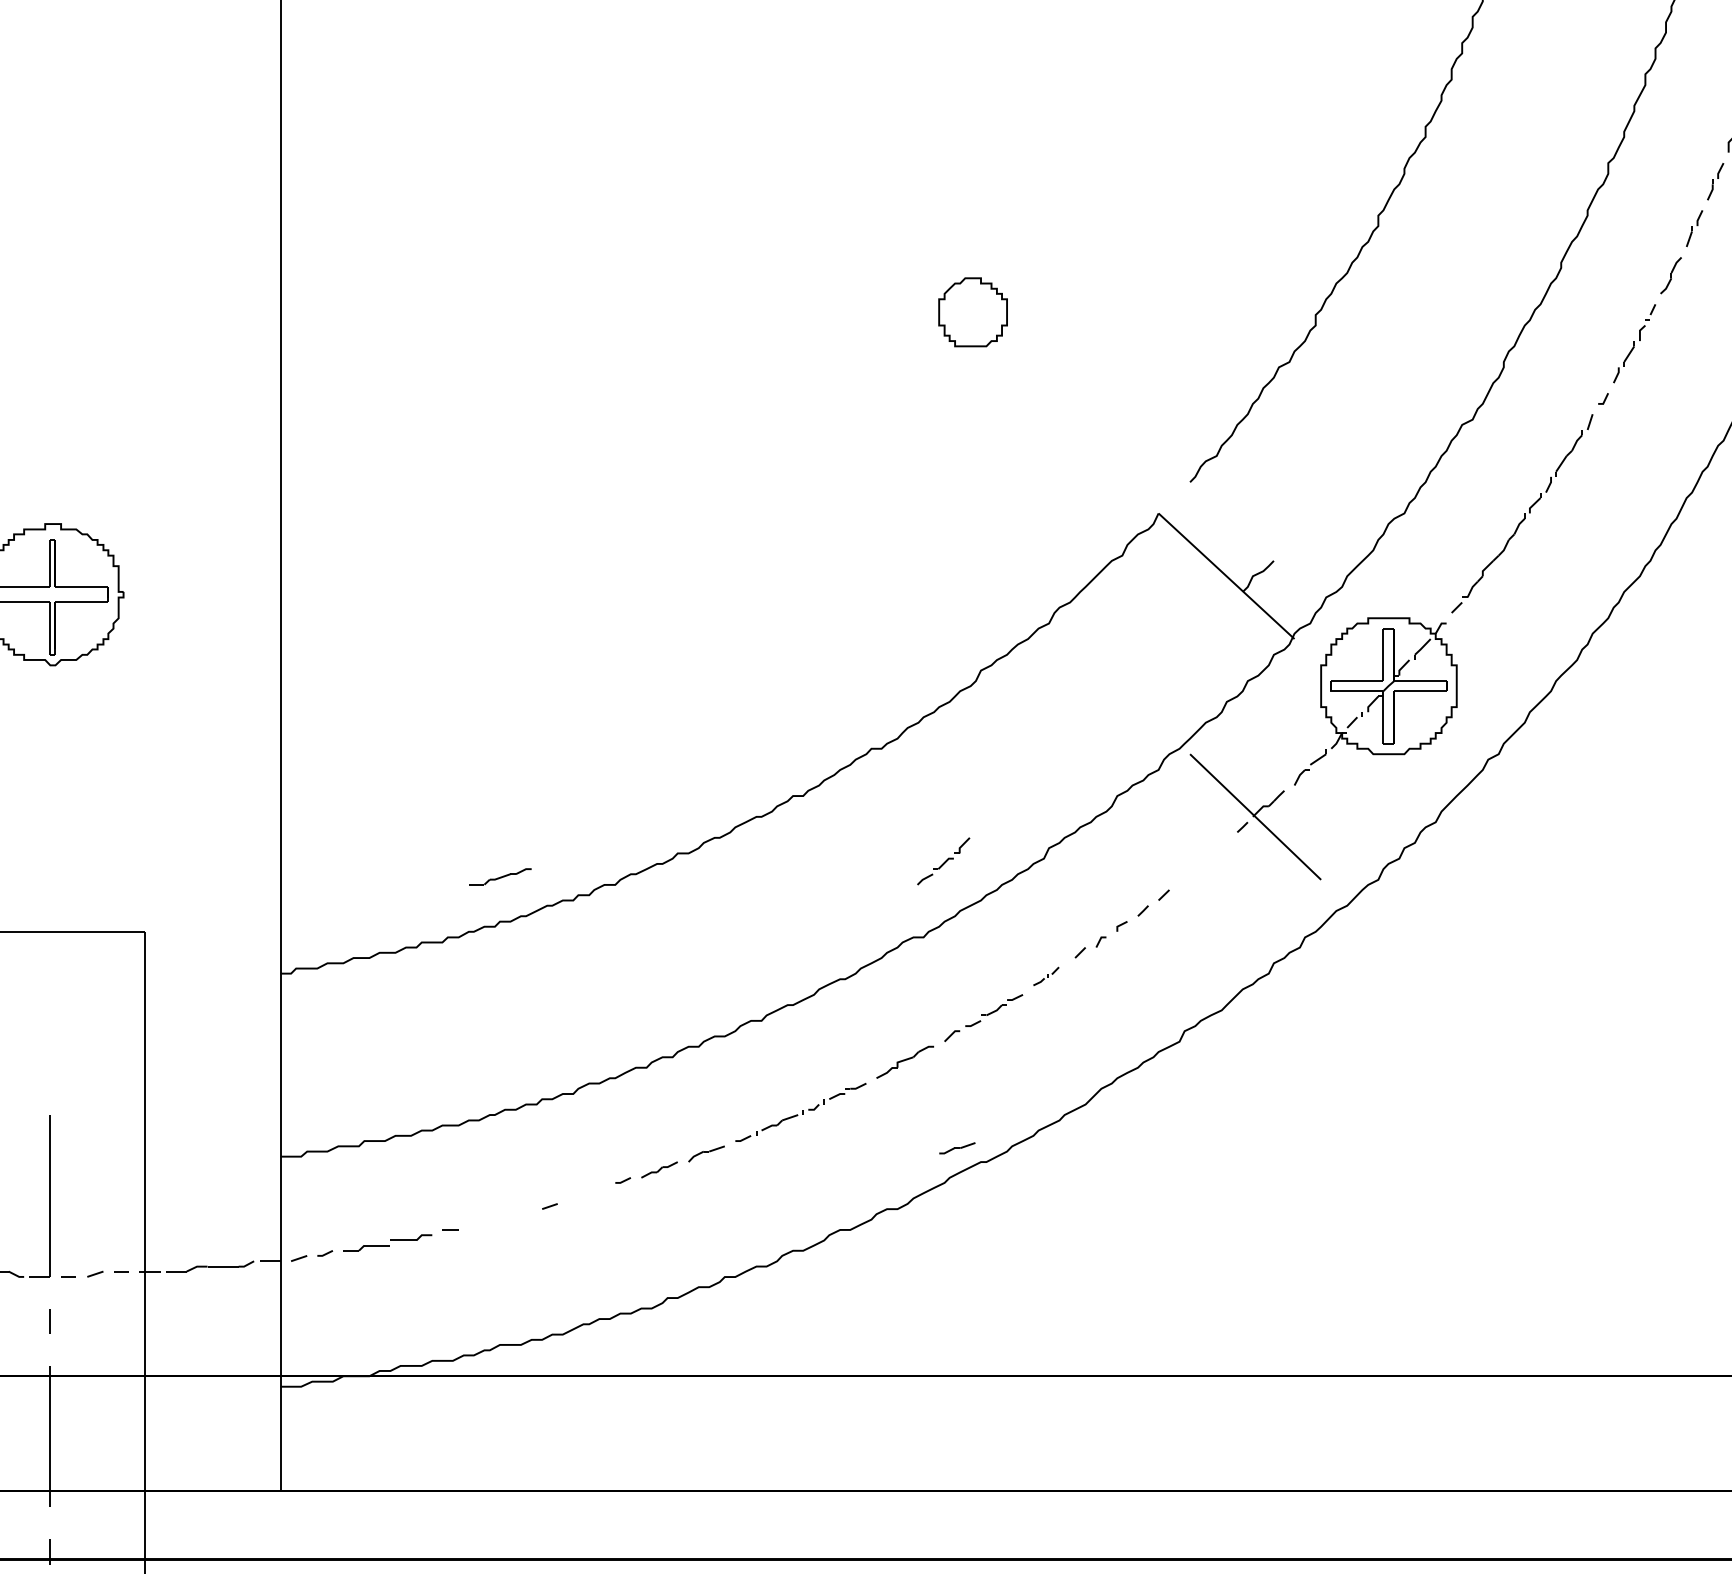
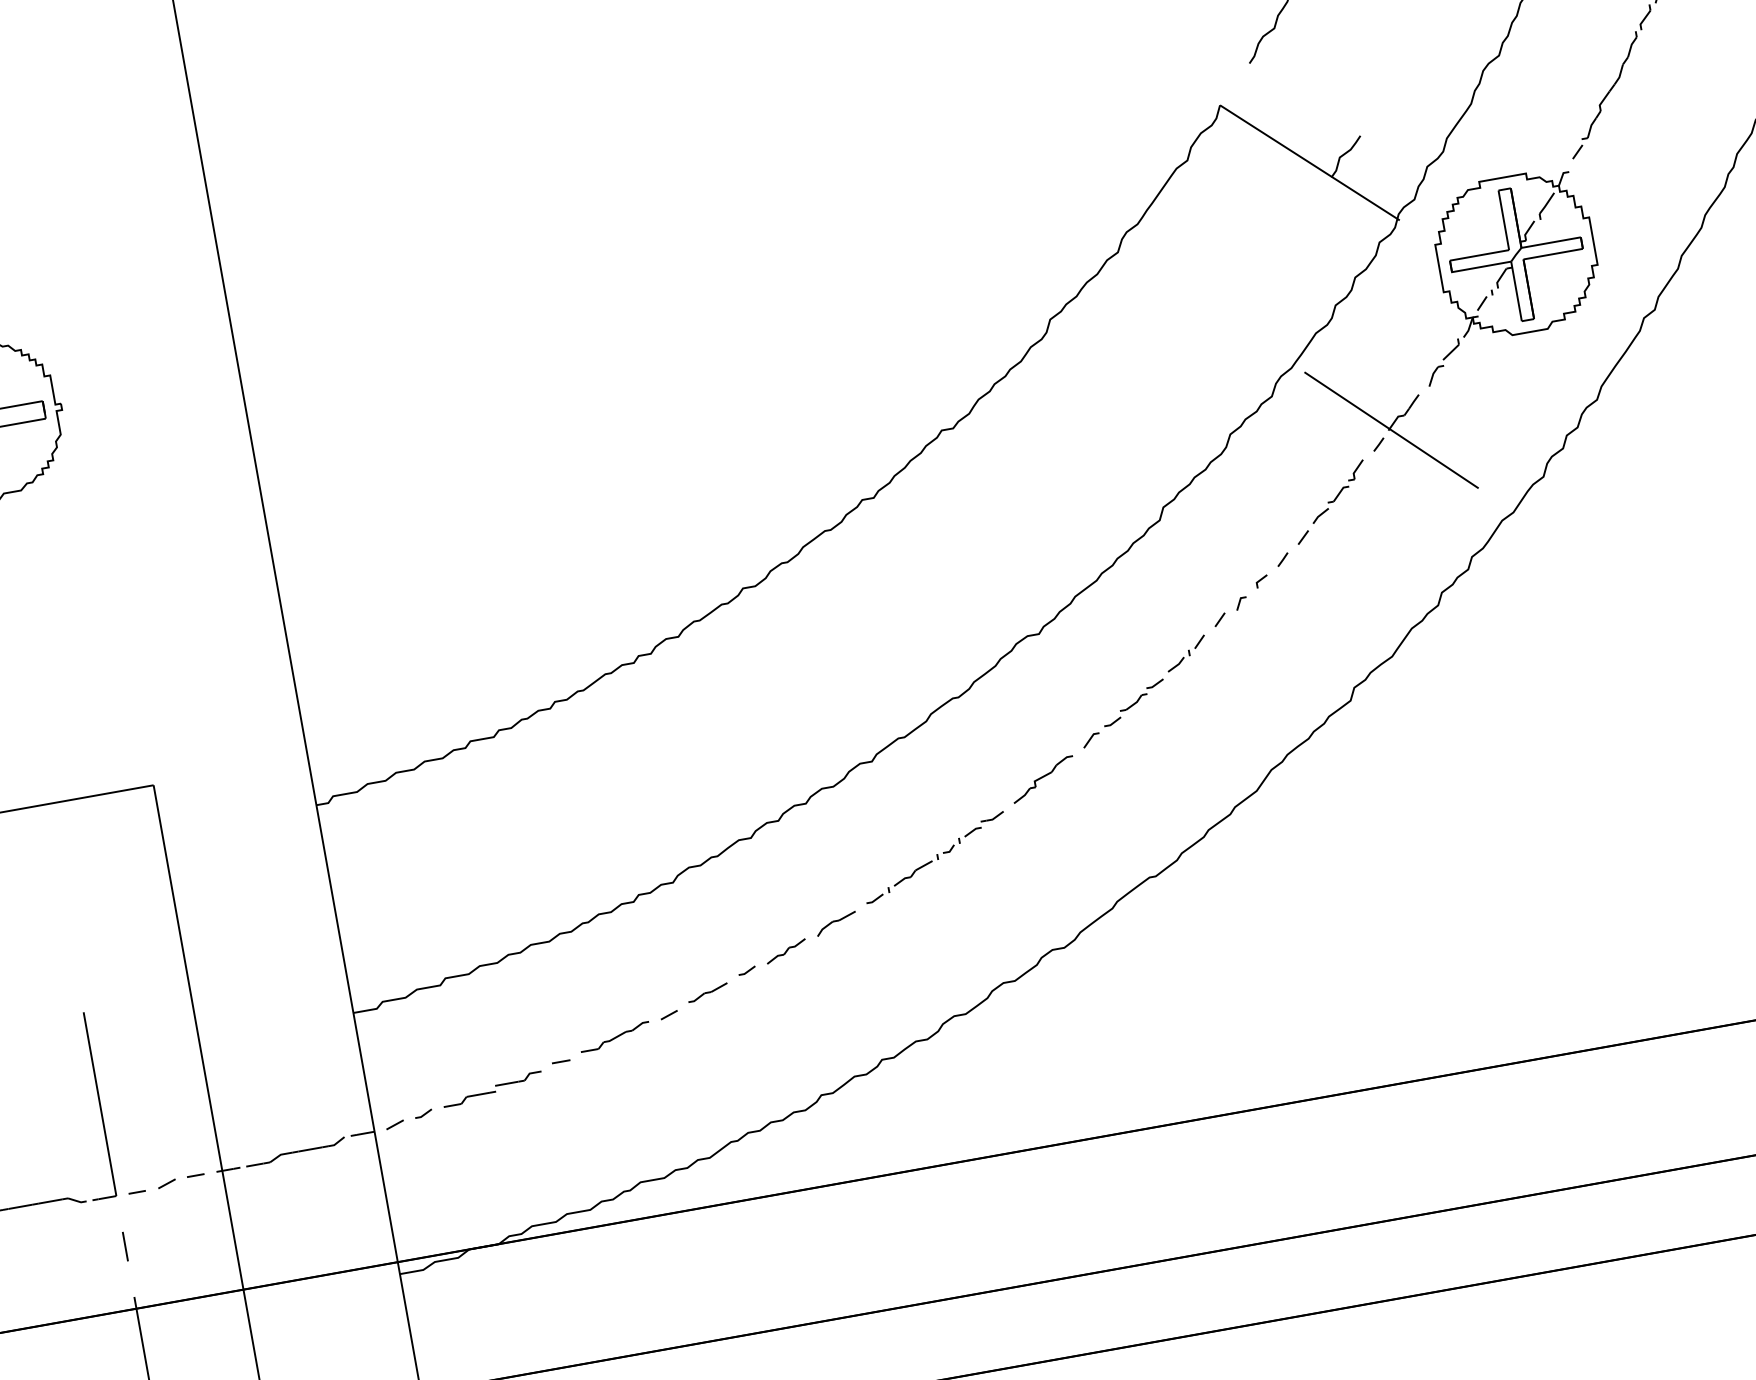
part: (943, 861) -> (1337, 491), moved
part: (500, 876) -> (615, 1036), moved
part: (1045, 976) -> (1185, 653), size x1.43
part: (957, 1148) -> (708, 992), moved

